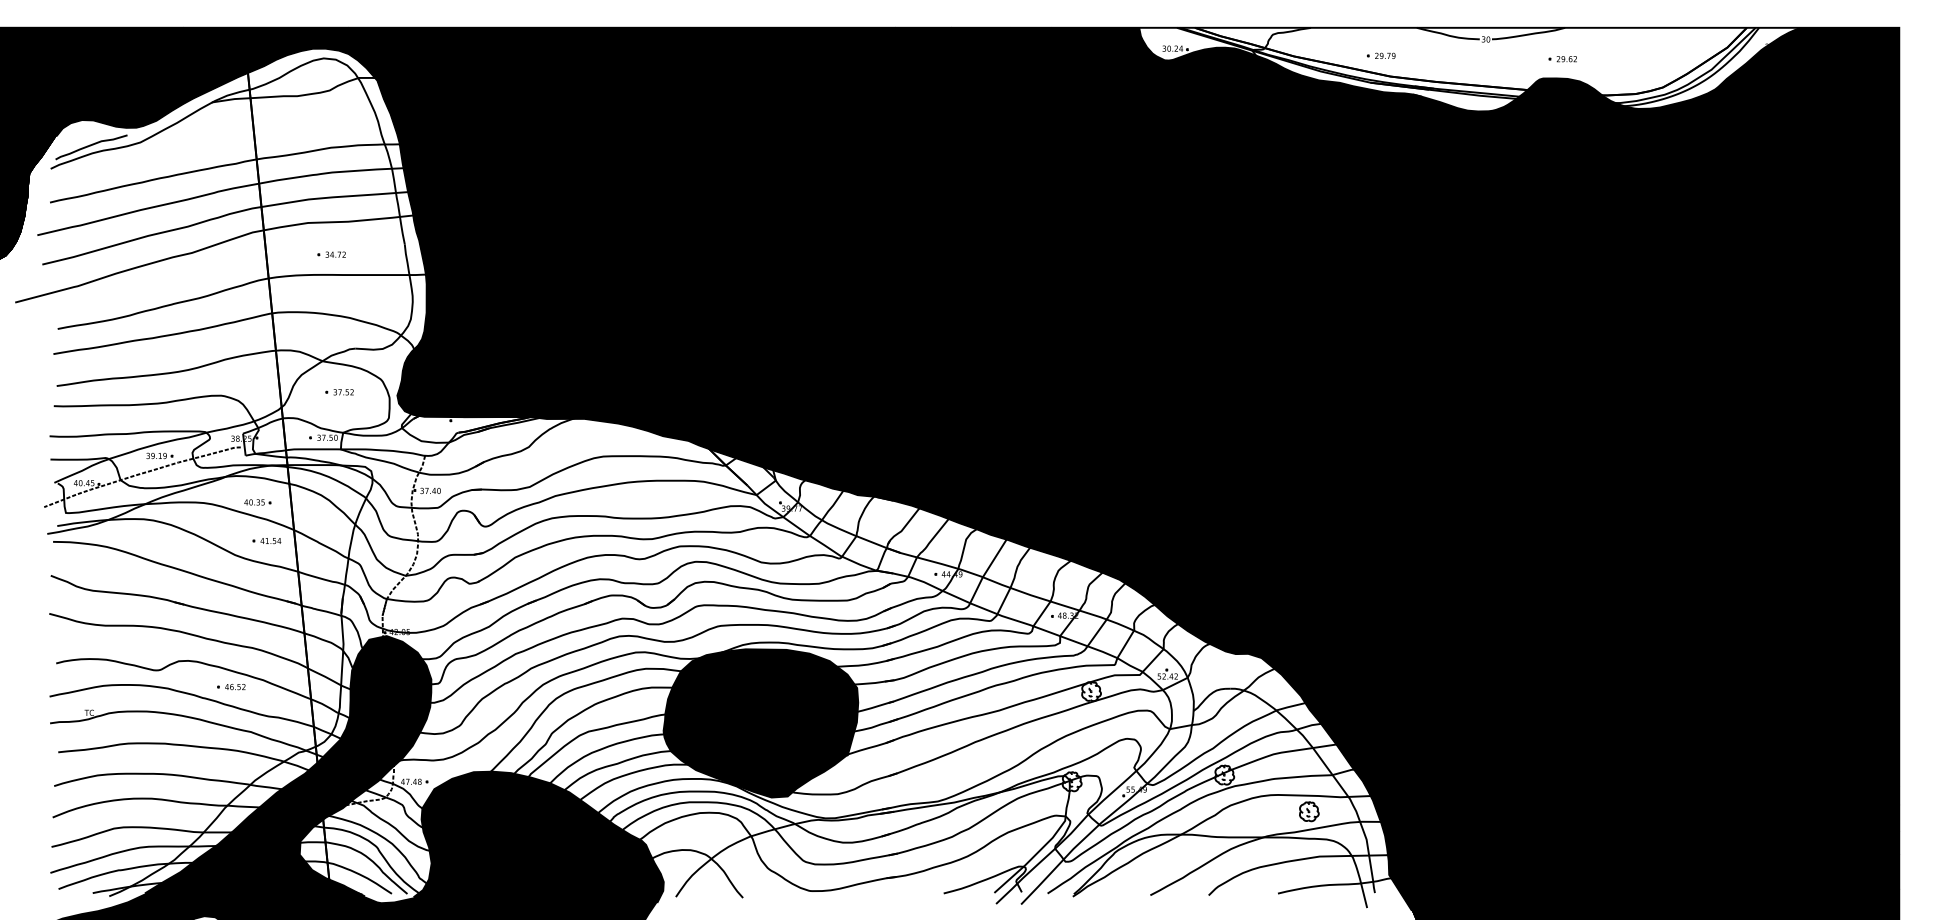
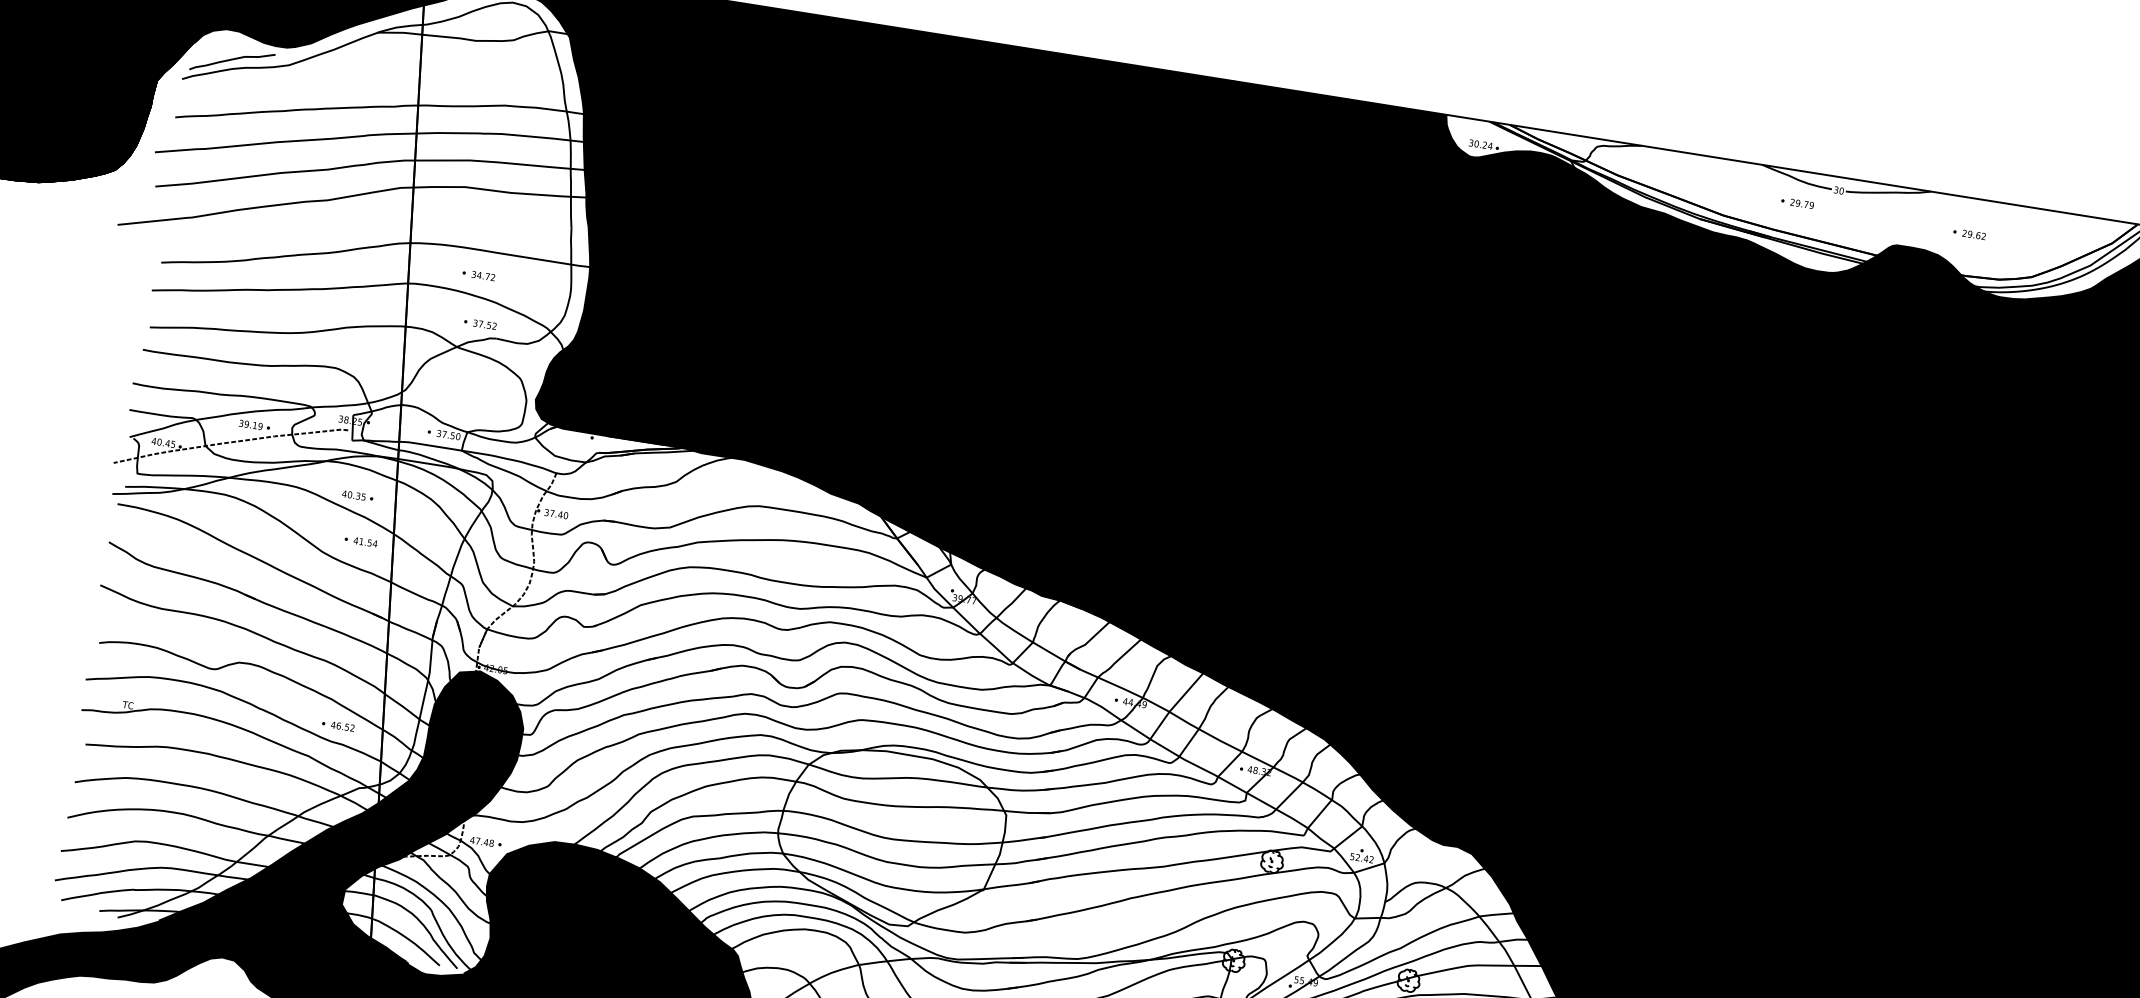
part: (1381, 55) -> (1797, 202), moved
part: (1562, 59) -> (1969, 234), moved
part: (331, 254) -> (478, 275), moved
part: (339, 392) -> (480, 324), moved
part: (231, 687) -> (338, 726), moved
fill: (760, 723) -> (889, 838), removed

